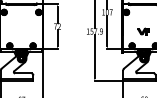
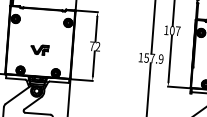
part: (20, 31) -> (38, 49), added

